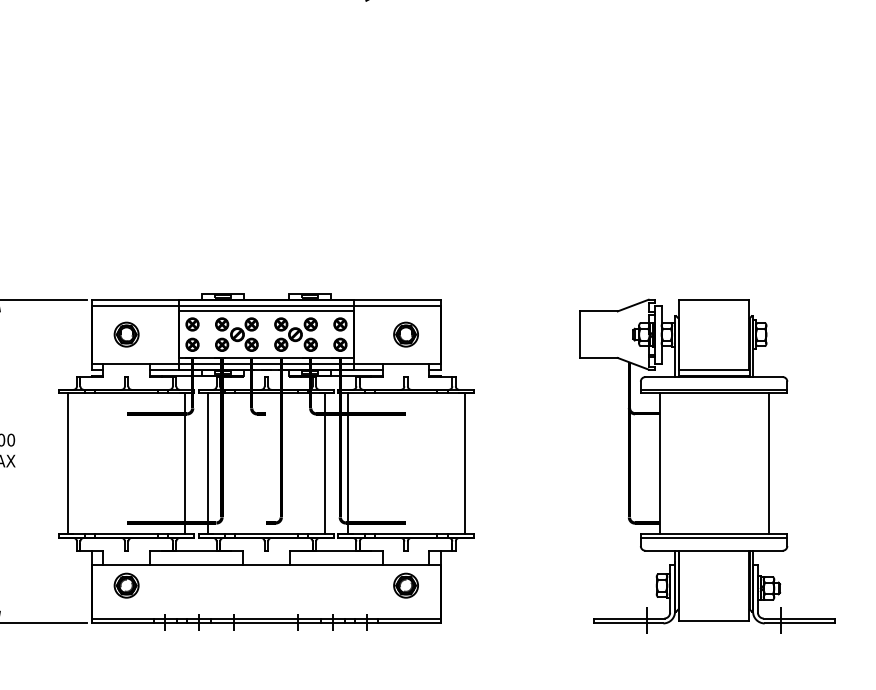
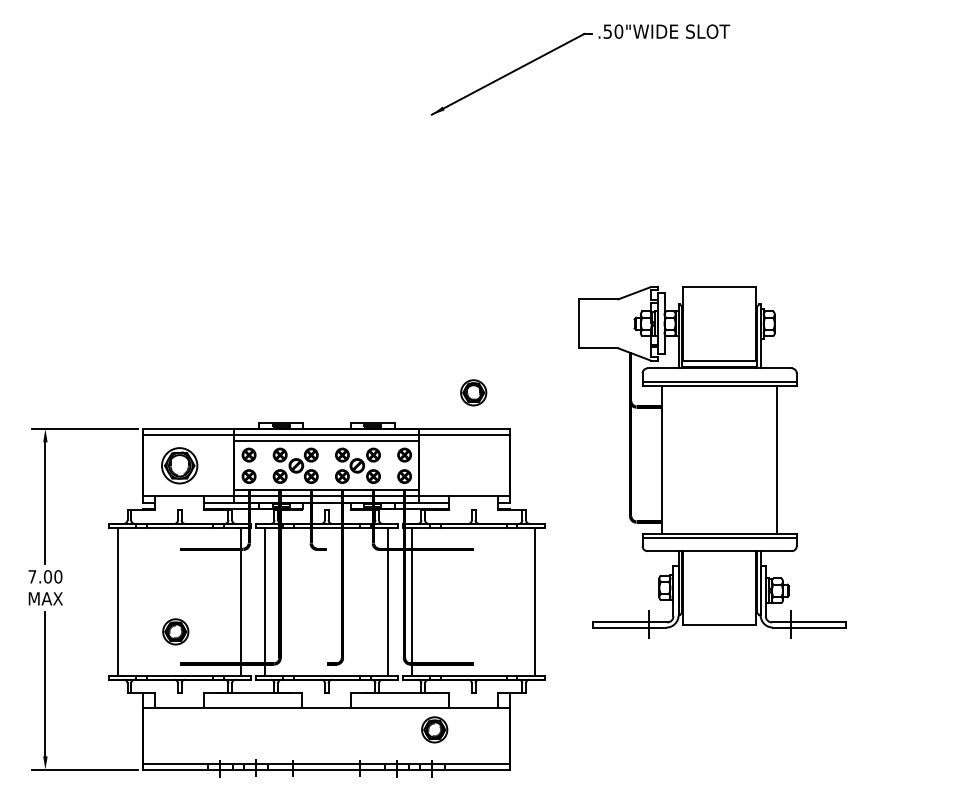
part: (126, 334) -> (179, 465), size x1.4
part: (405, 334) -> (473, 392), moved
part: (707, 466) -> (712, 462), moved
part: (126, 585) -> (175, 631), moved
part: (405, 585) -> (434, 729), moved

